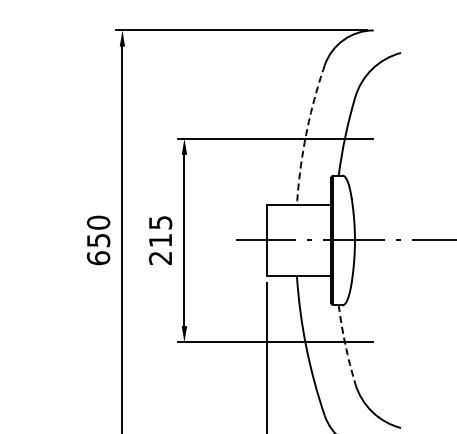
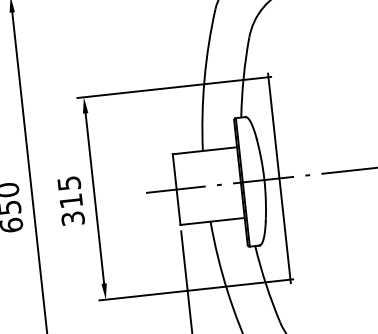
arc: (306, 134) -> (204, 79), dashed -> solid
line: (370, 240) -> (279, 178), added
text: (160, 257) -> (72, 217), 215 -> 315
arc: (345, 344) -> (266, 284), dashed -> solid

